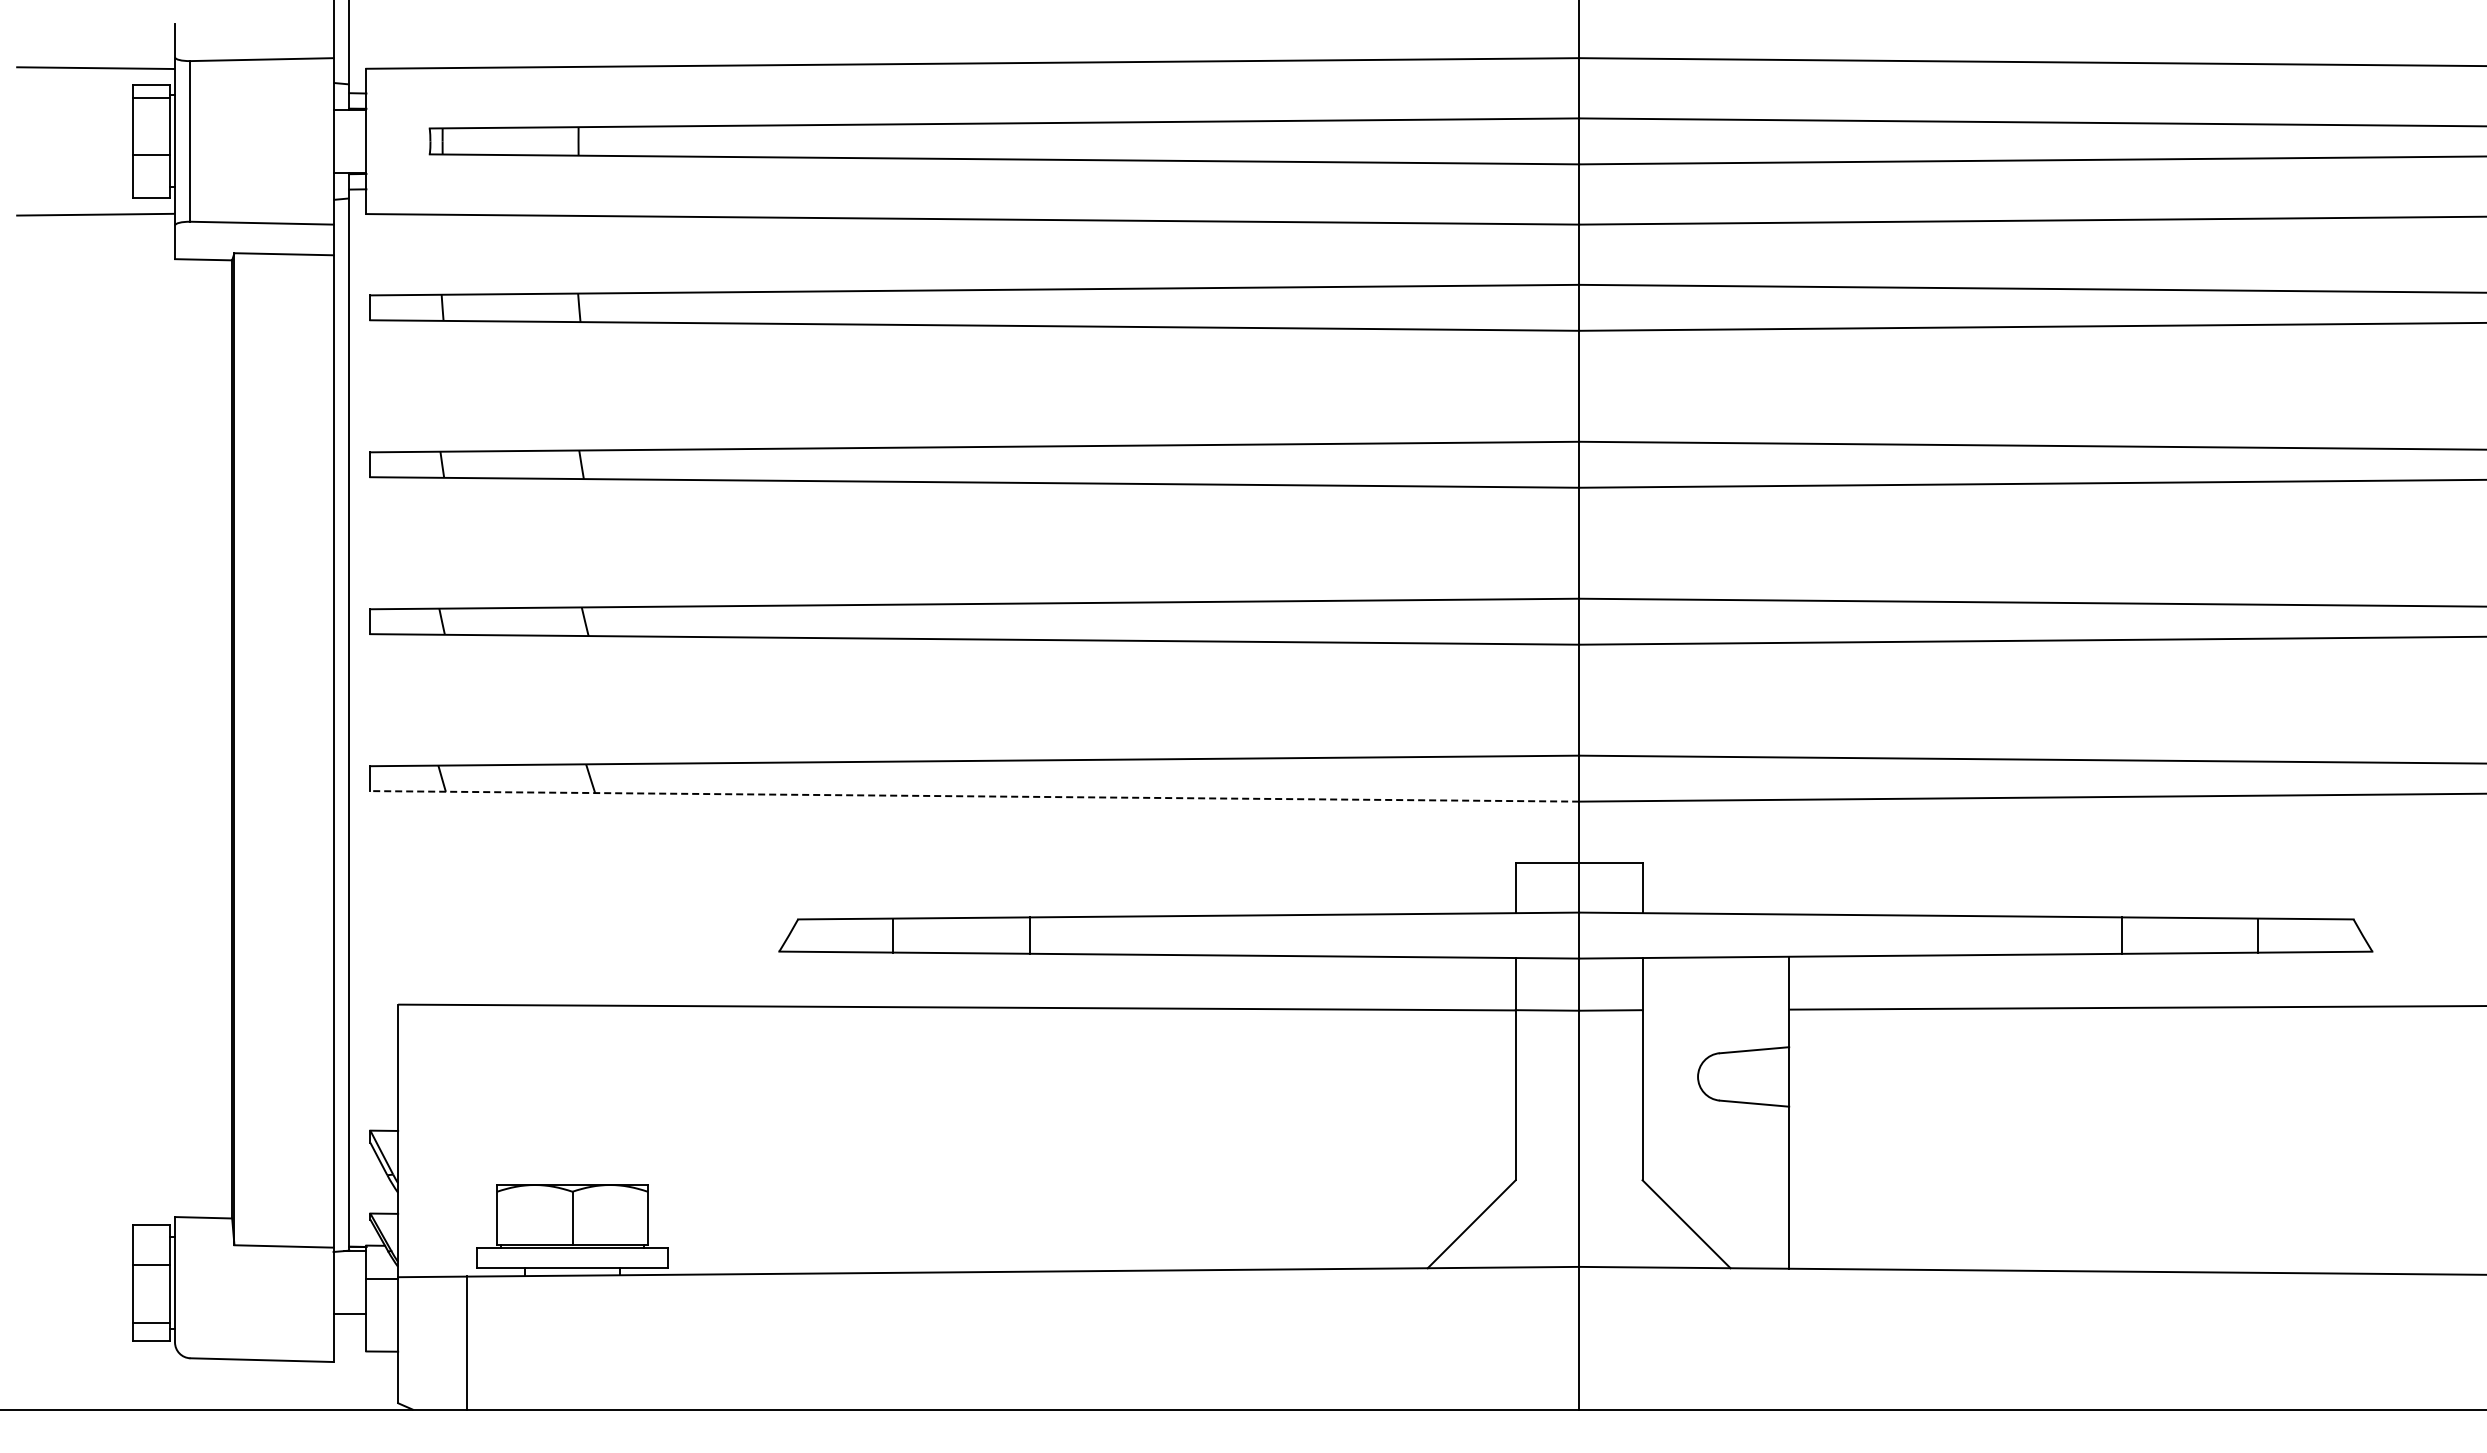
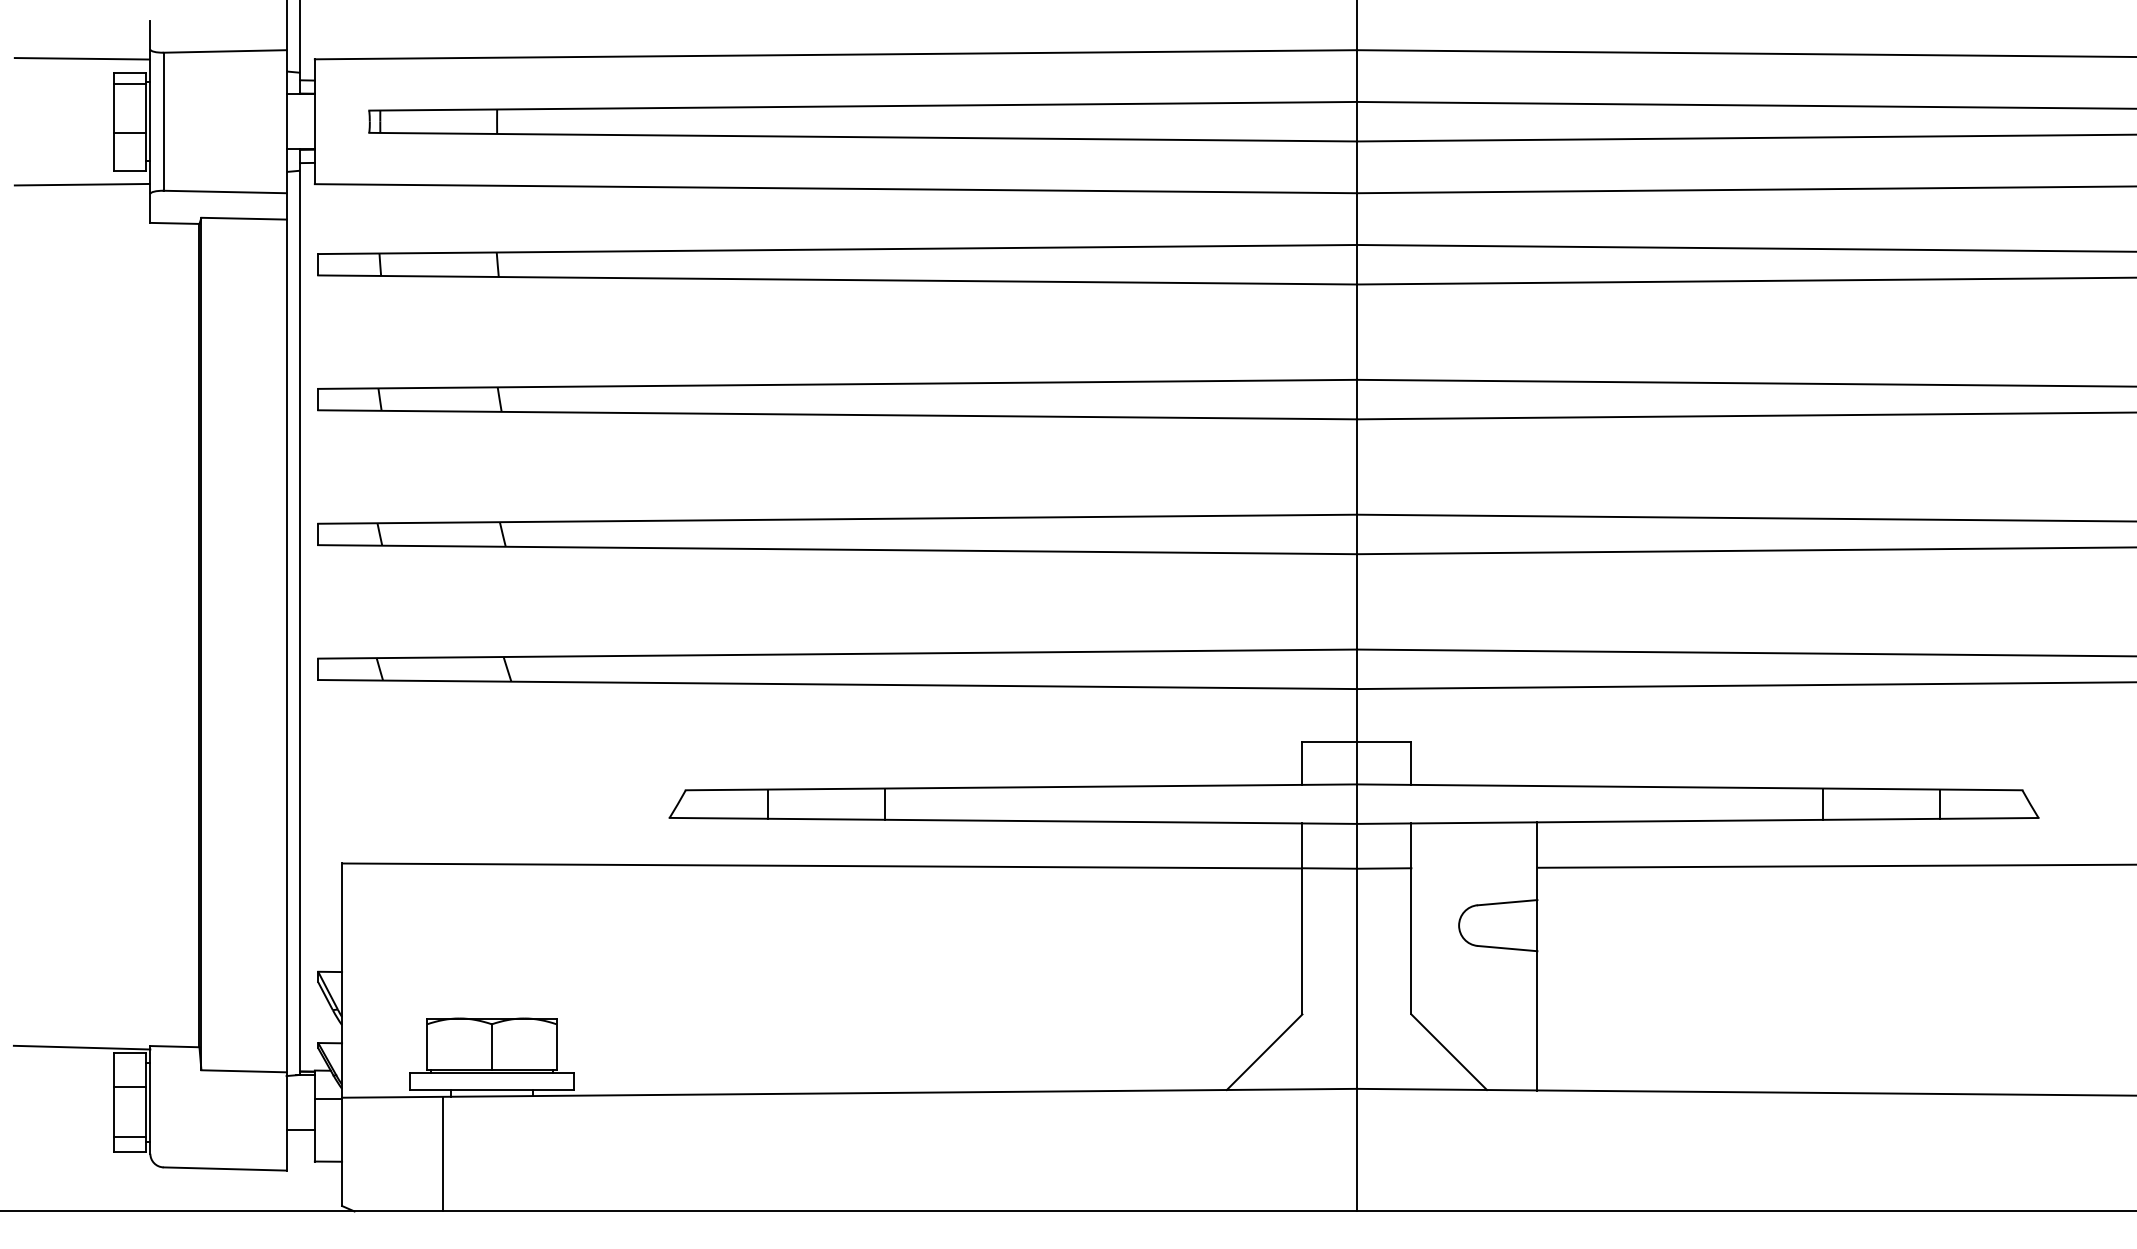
line: (974, 796) -> (837, 684), dashed -> solid
line: (95, 1218) -> (82, 1047), added
line: (467, 1342) -> (443, 1153), moved

